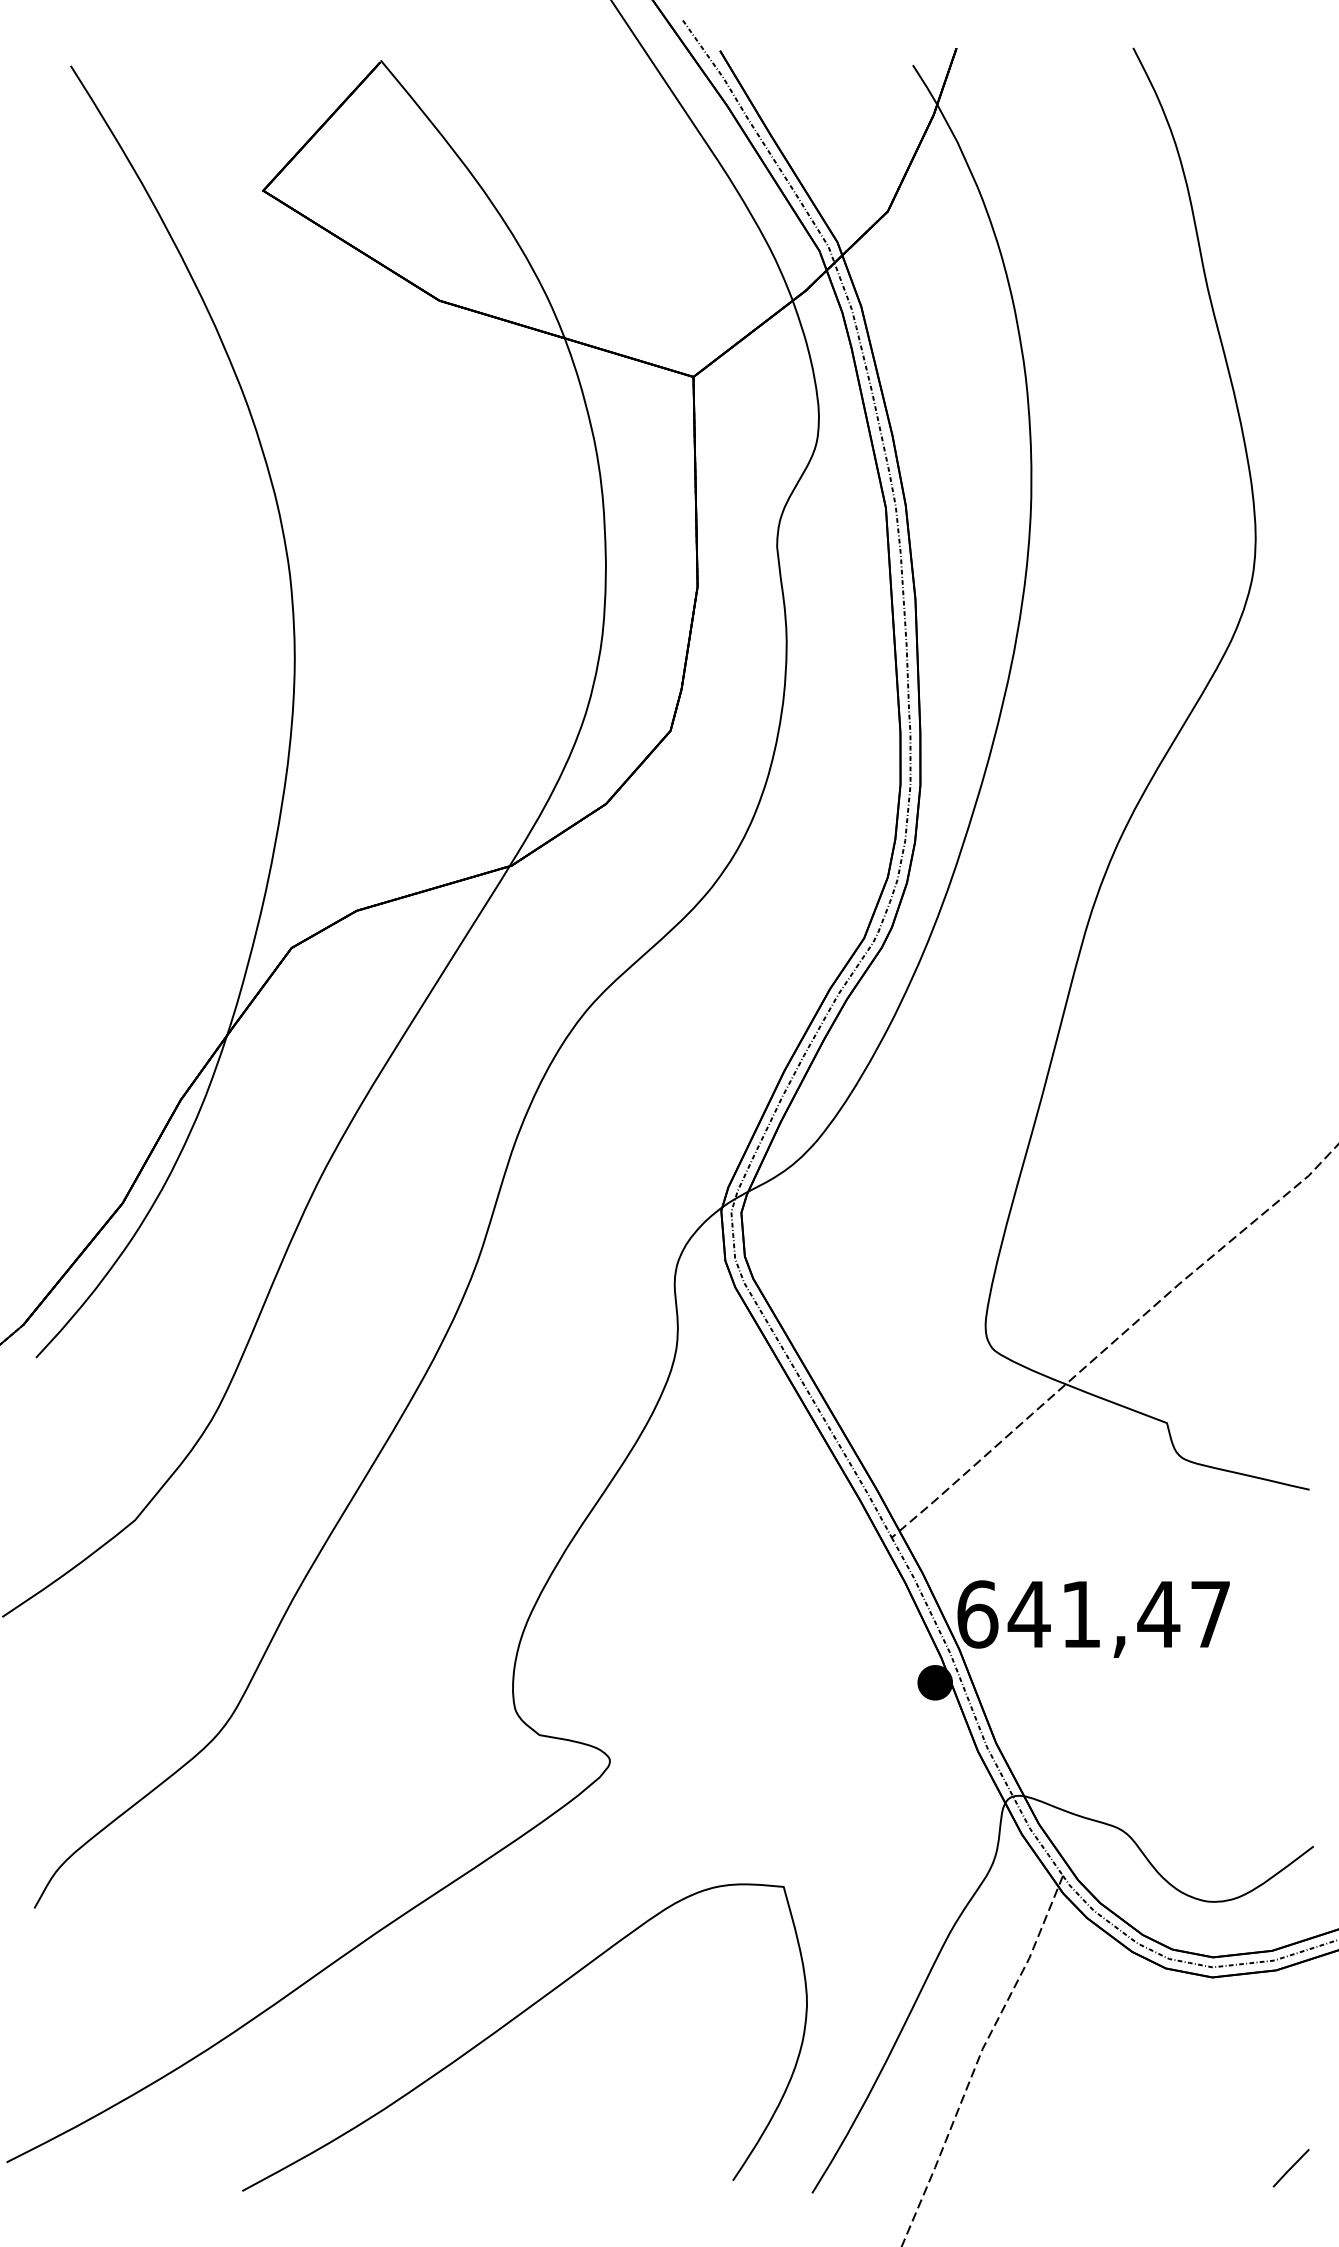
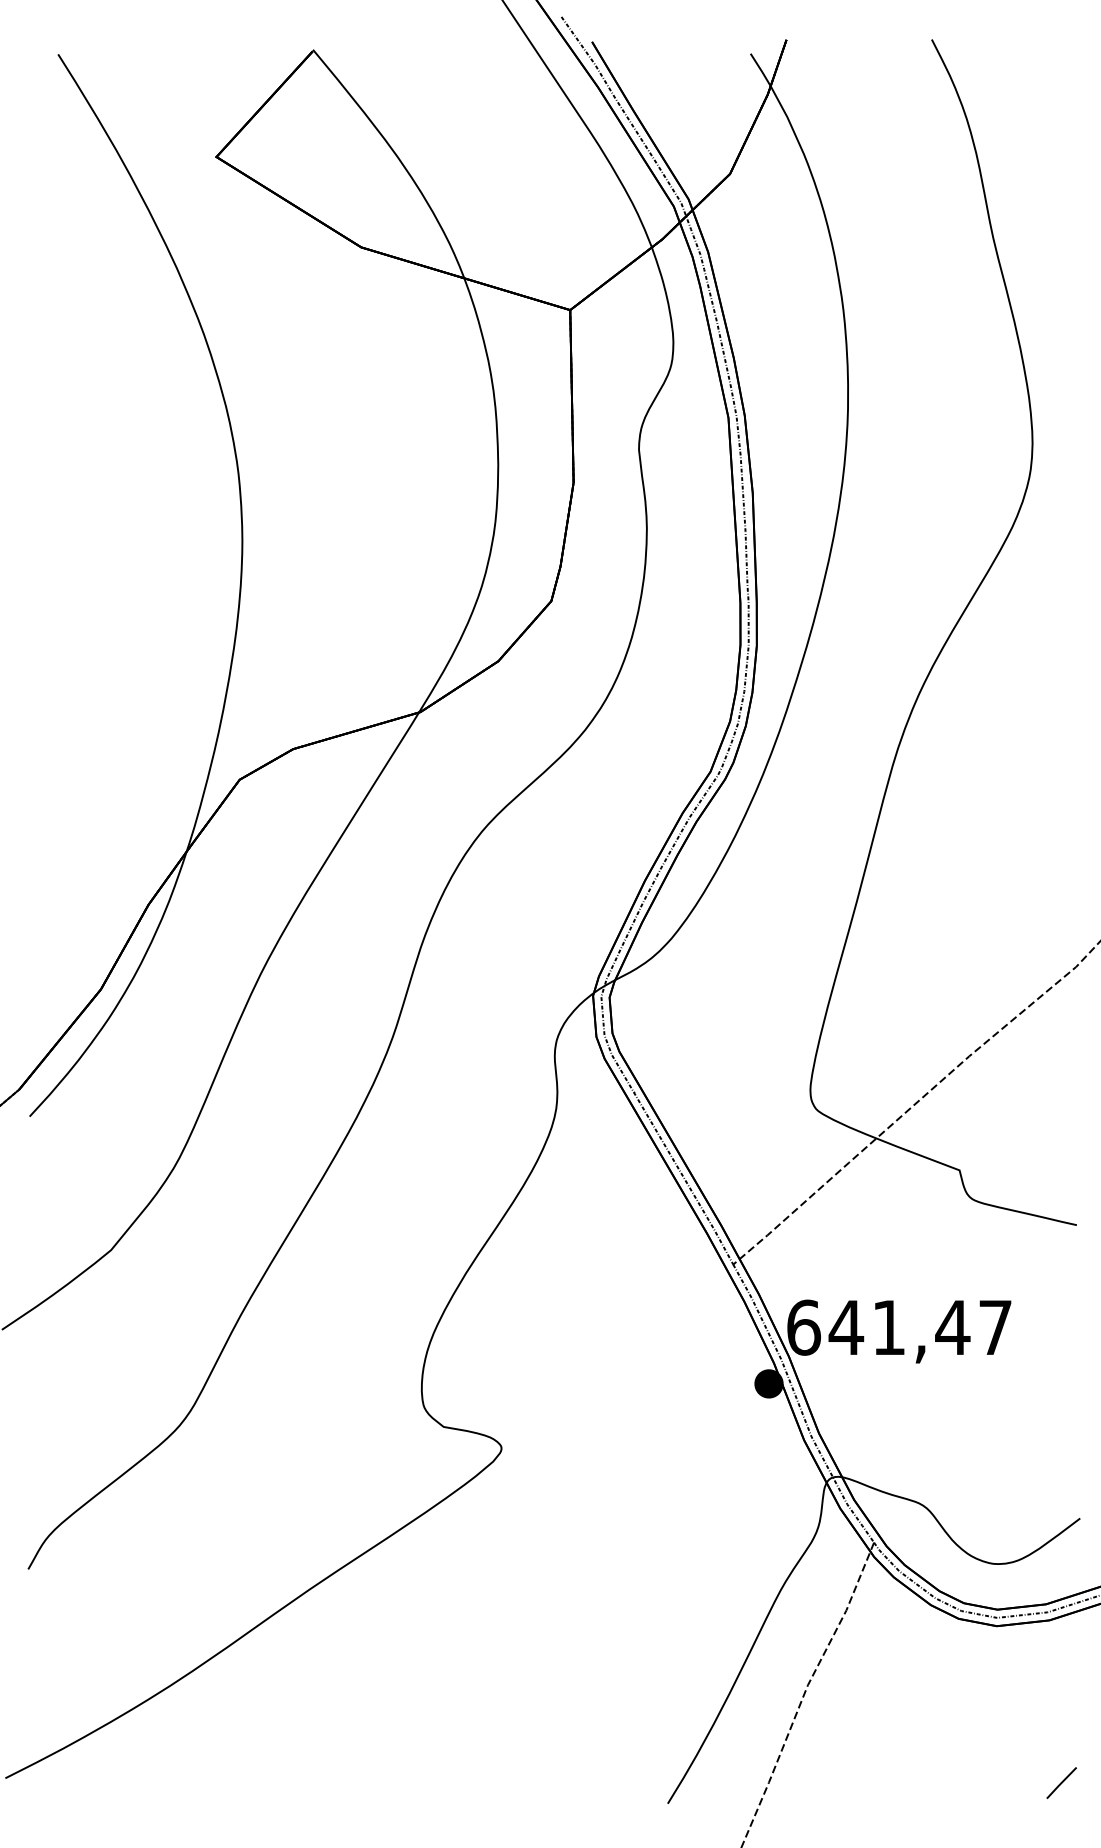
curve: (512, 2021) -> (421, 1662), removed

